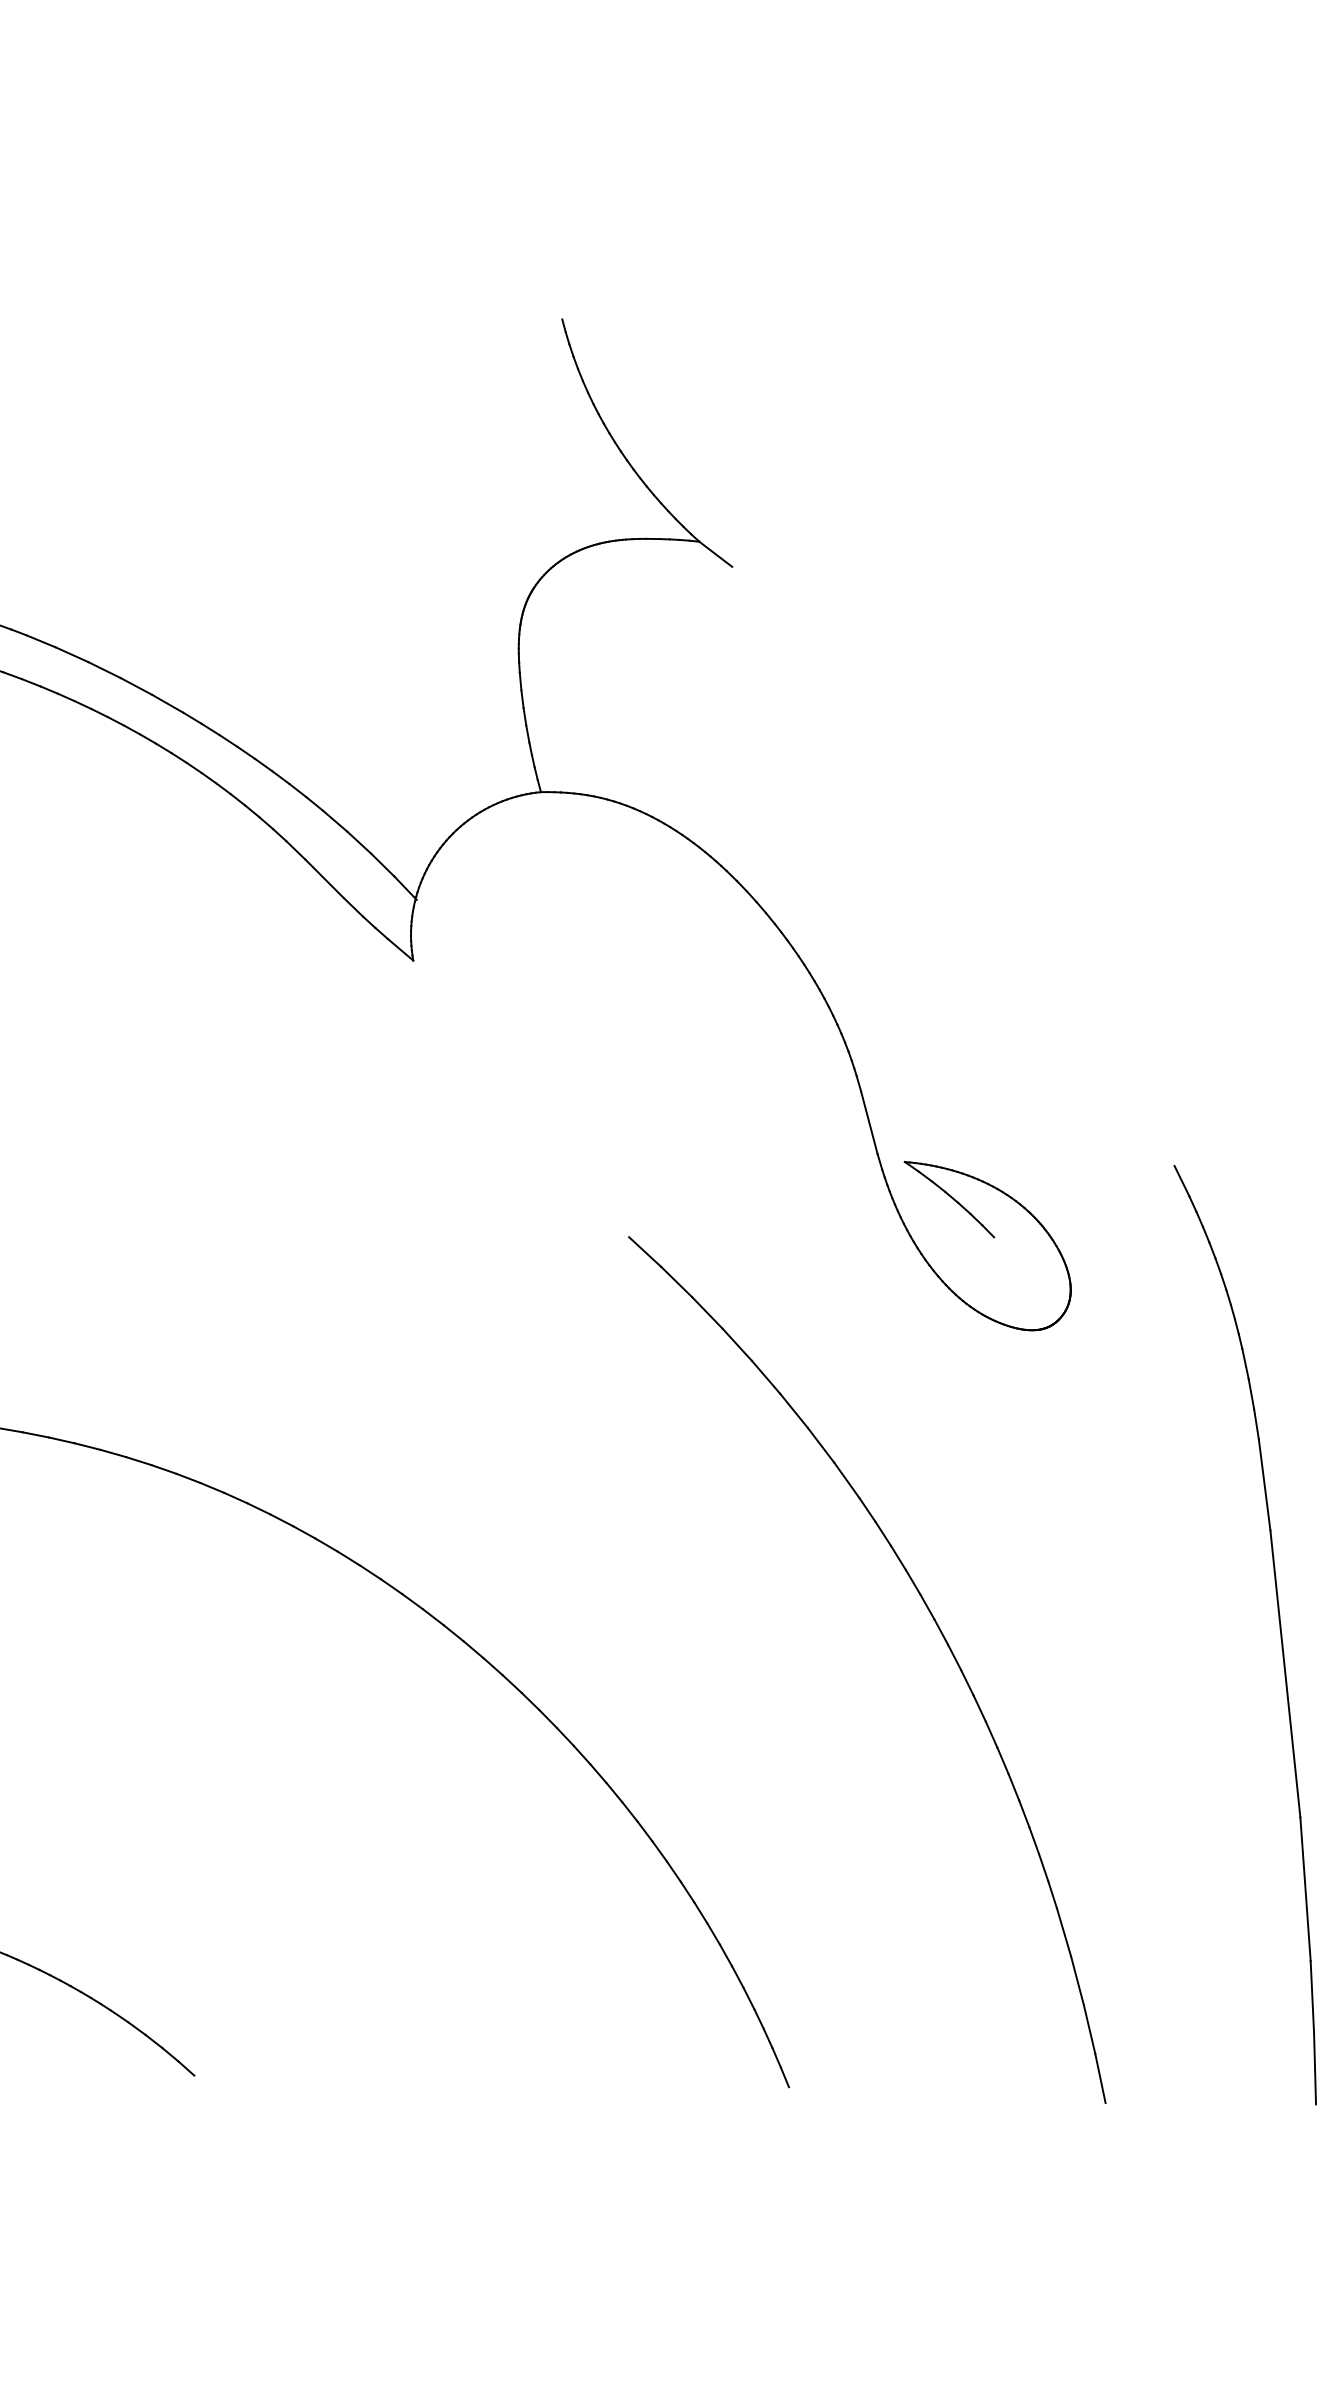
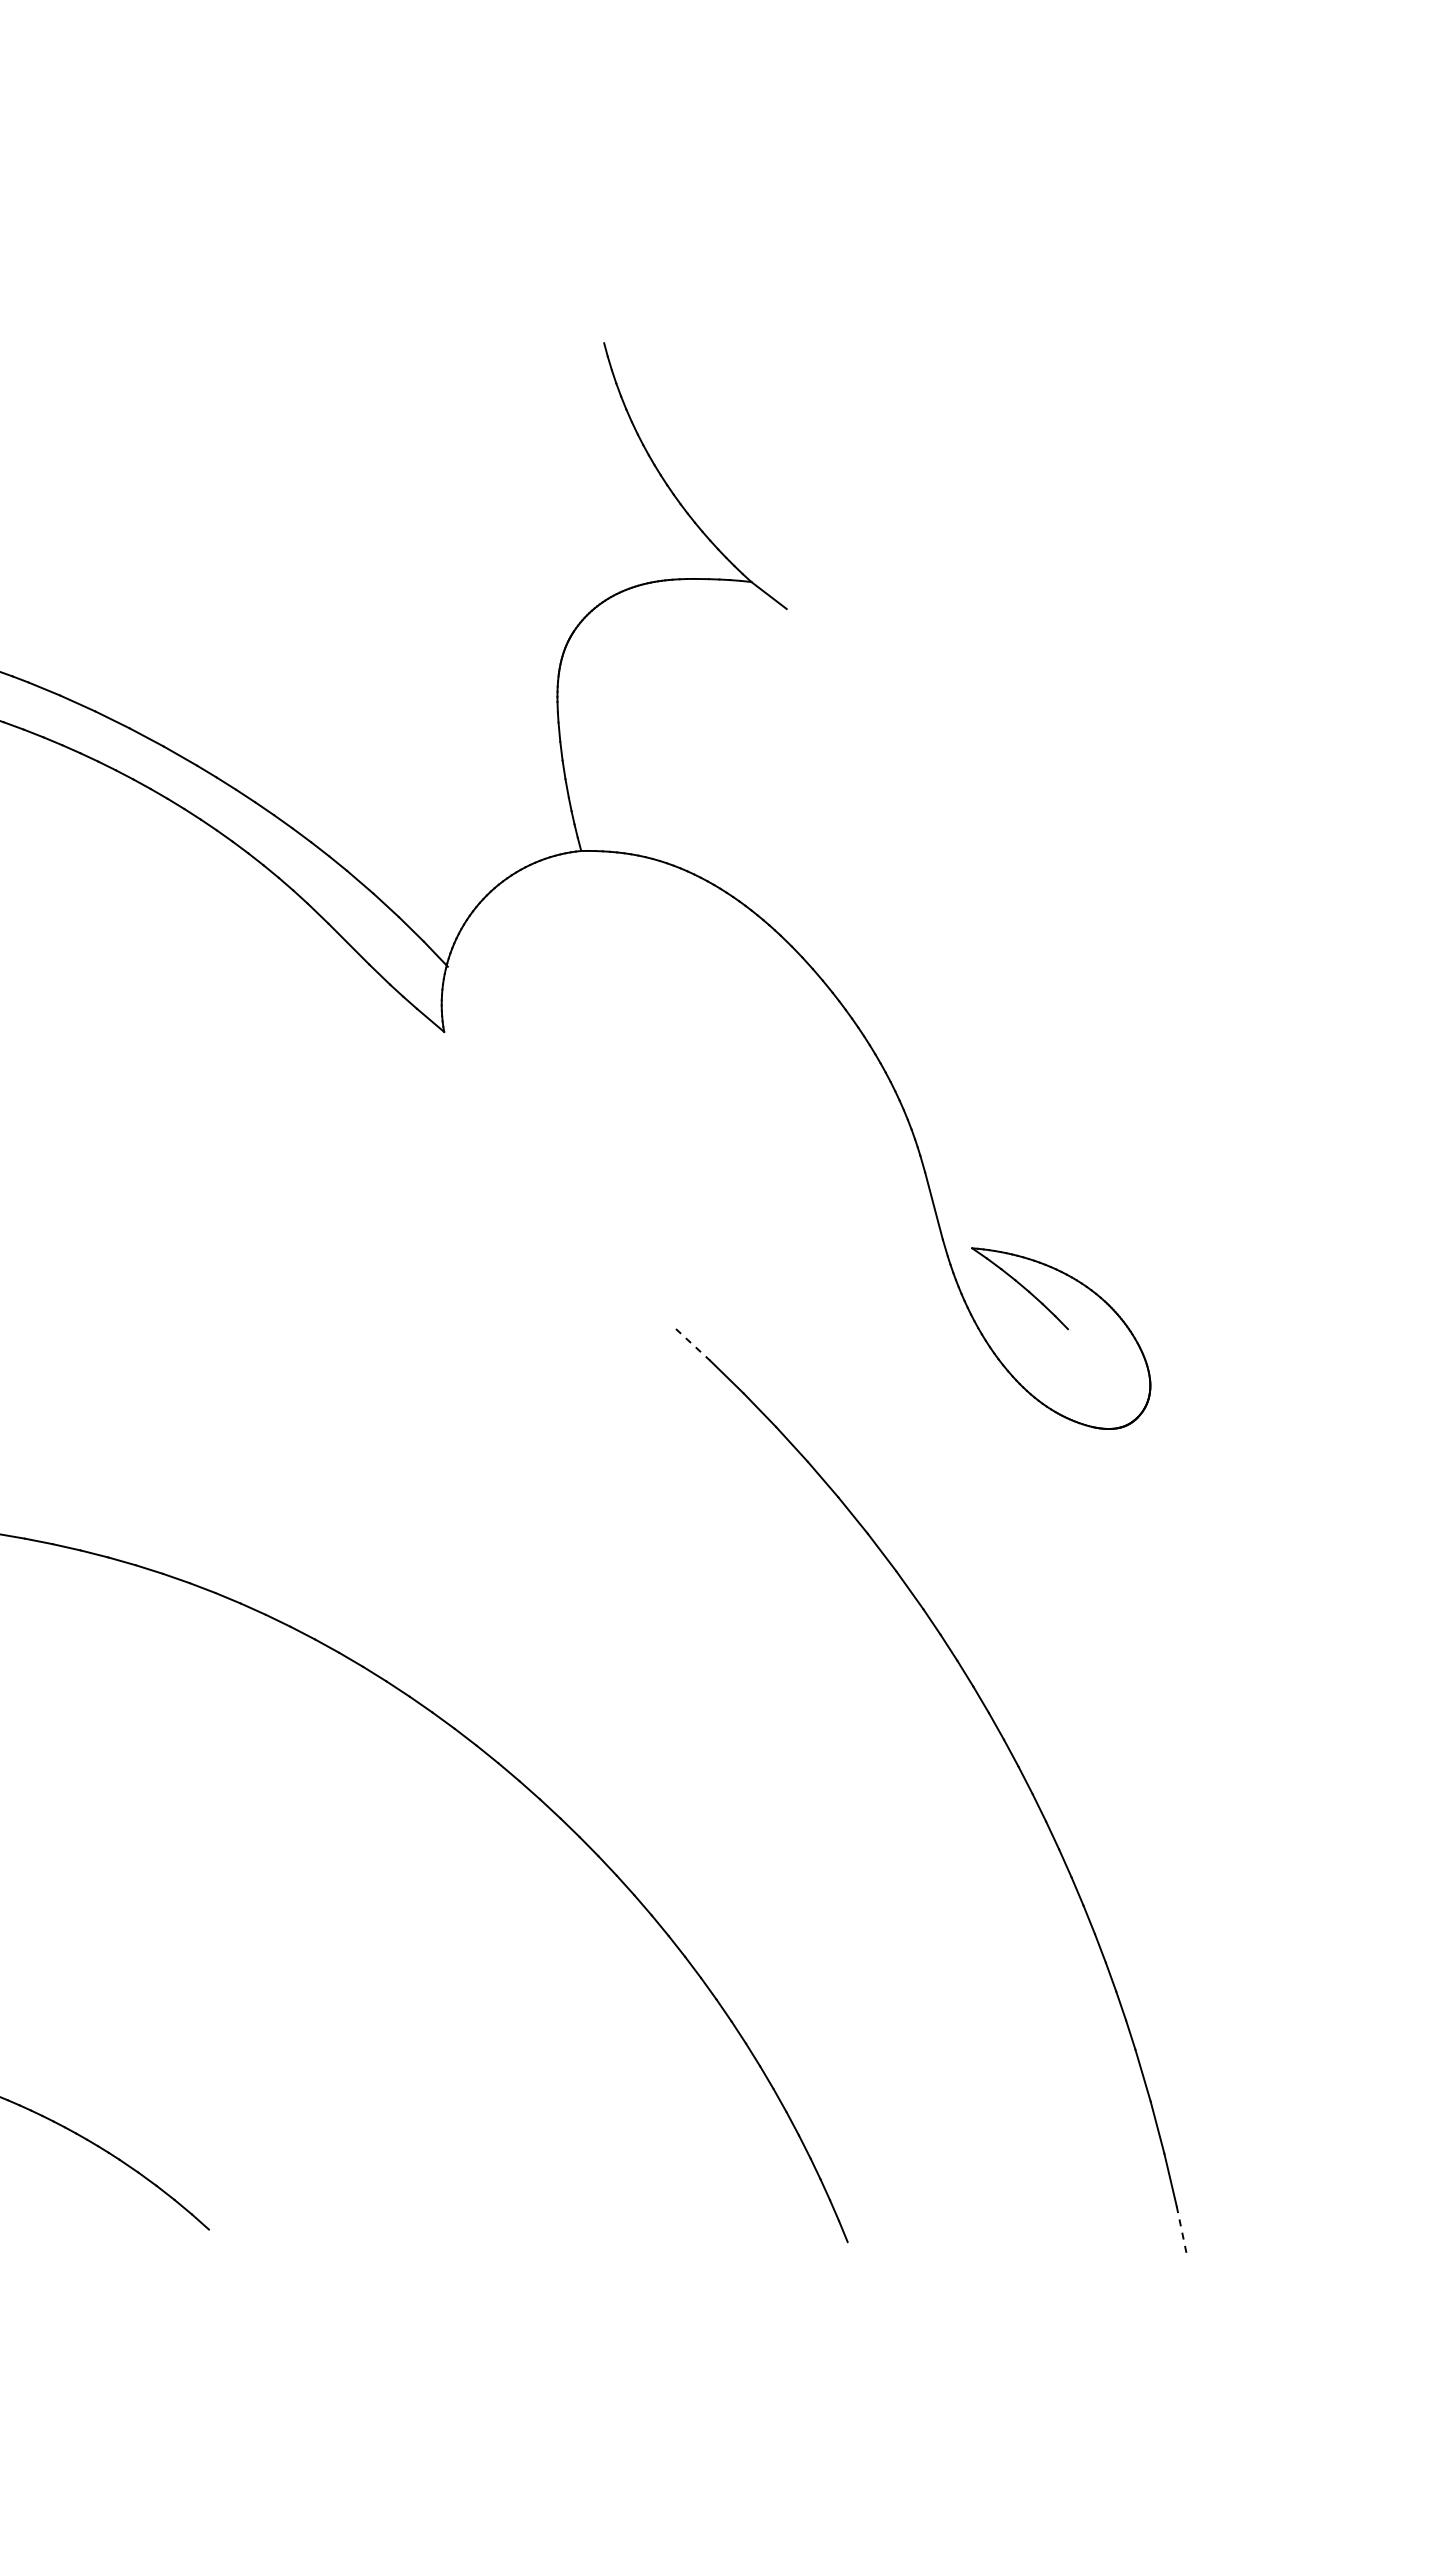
line: (645, 1252) -> (693, 1345), solid -> dashed
part: (1279, 1628) -> (1374, 1749), removed
line: (1100, 2078) -> (1182, 2232), solid -> dashed

